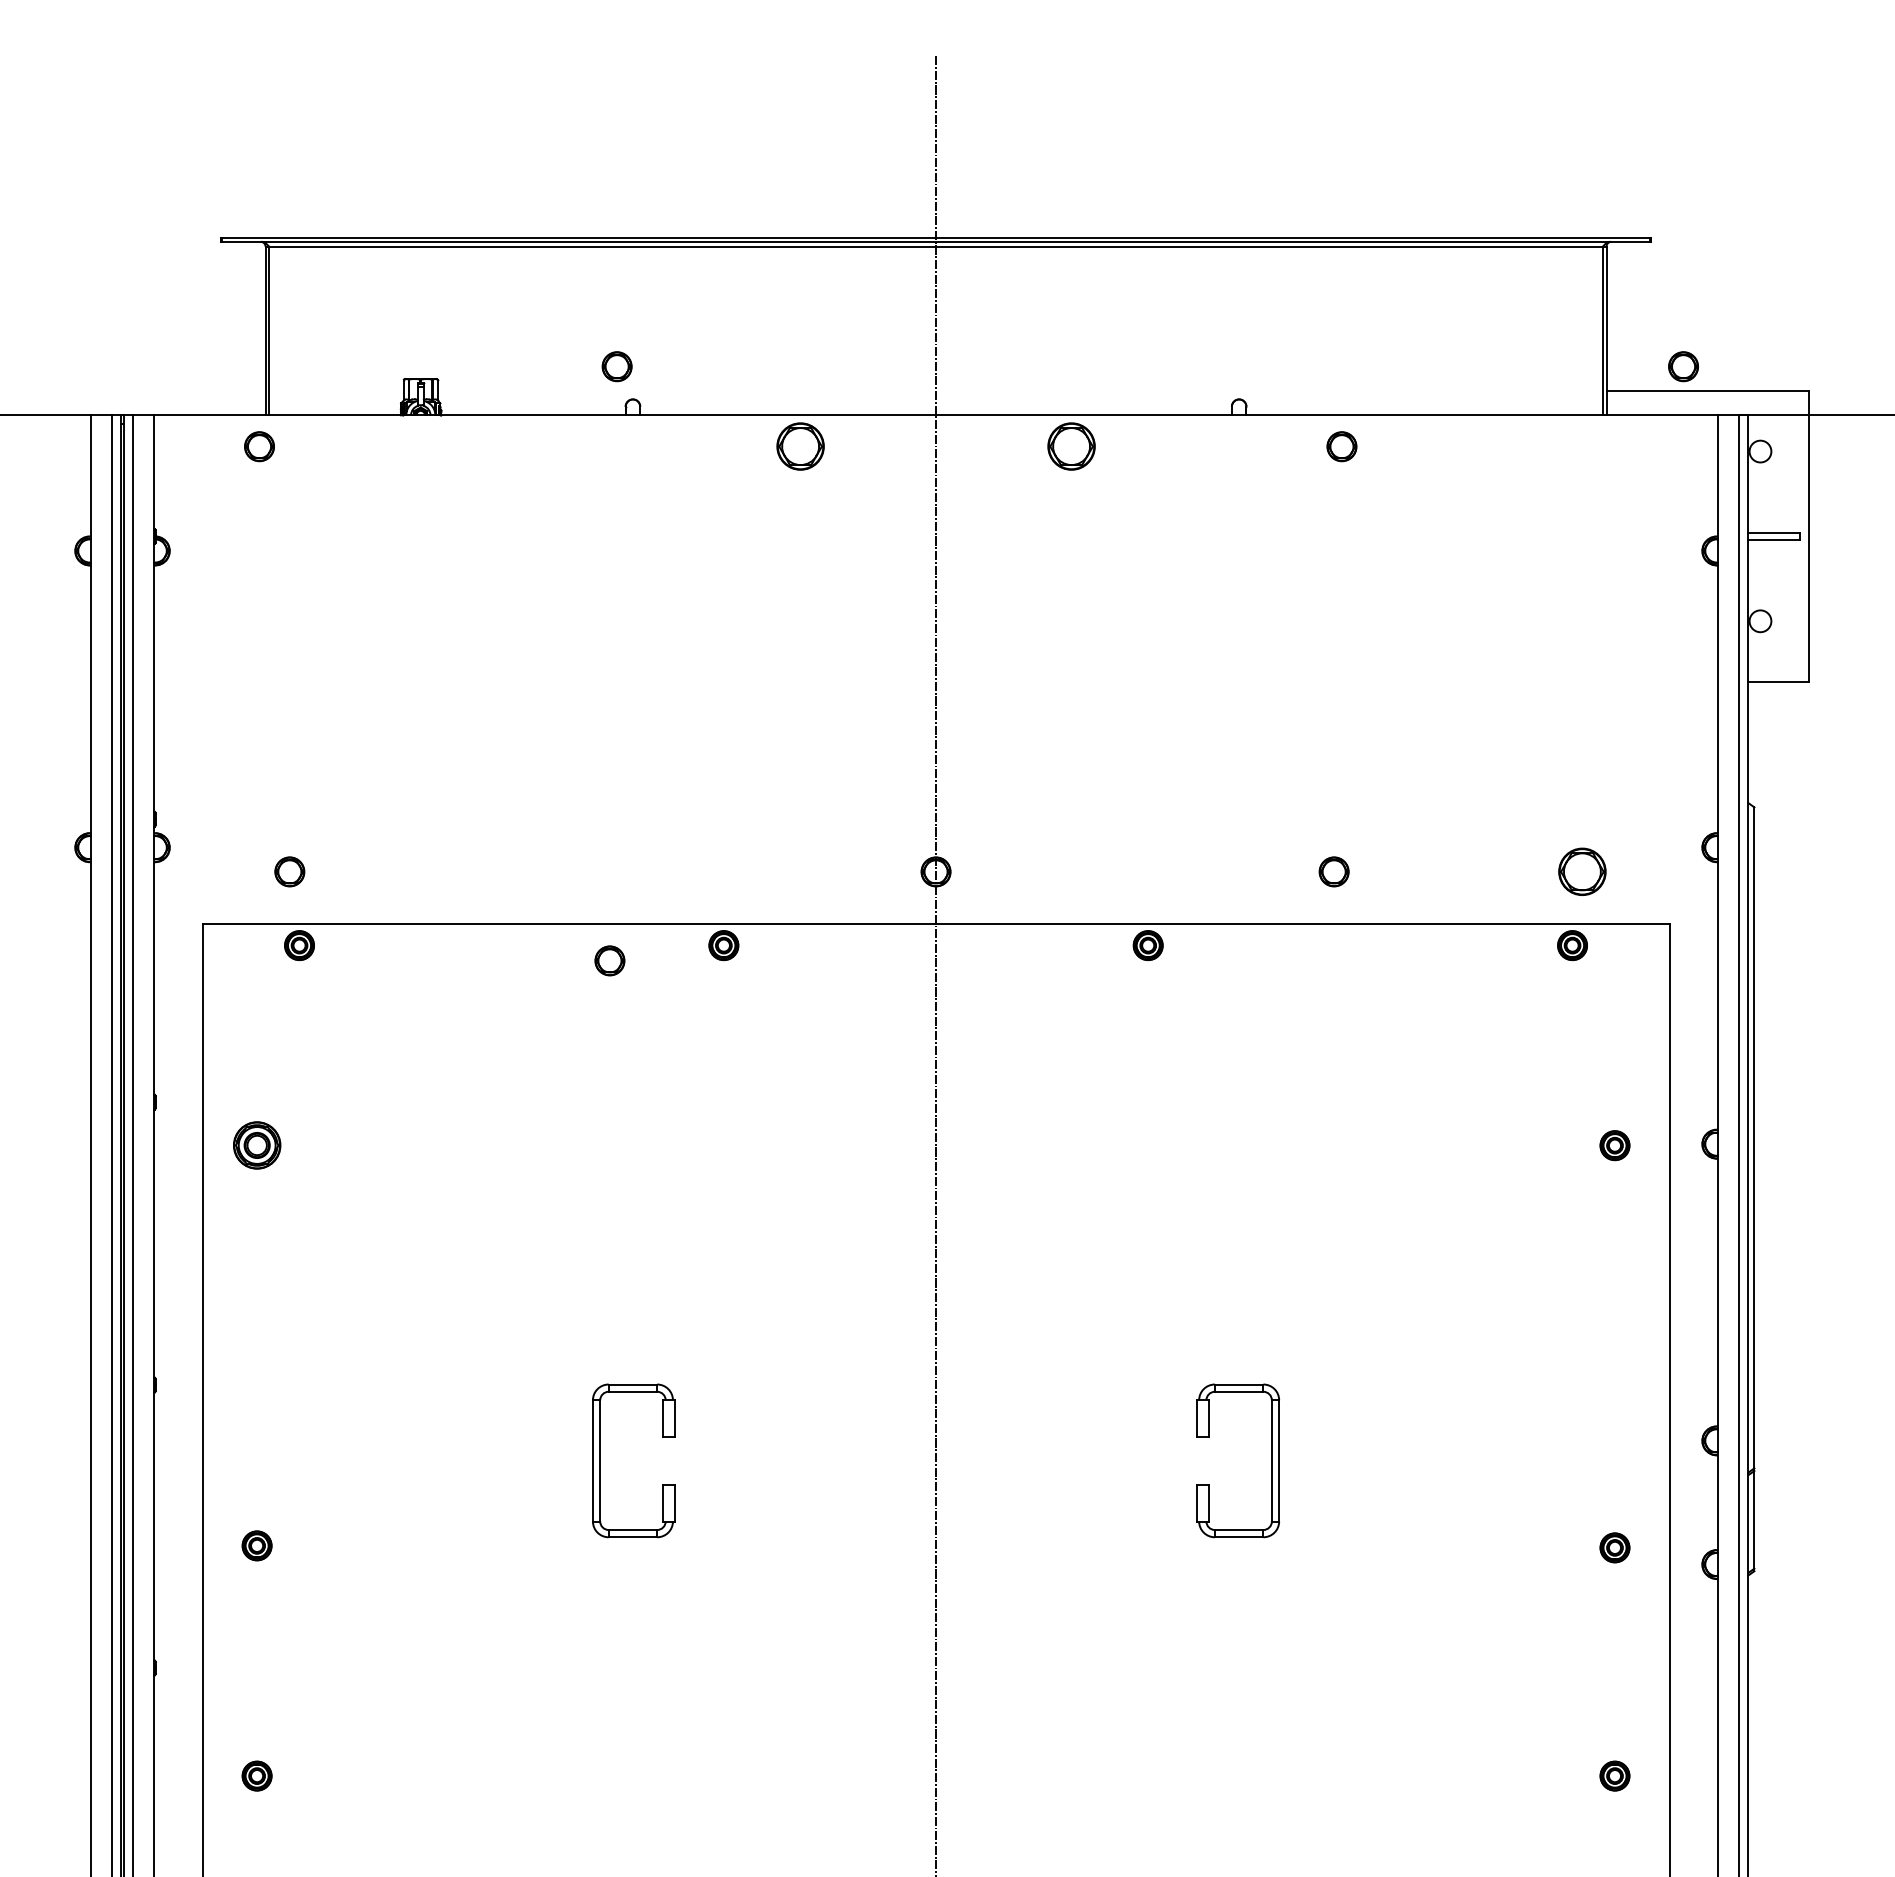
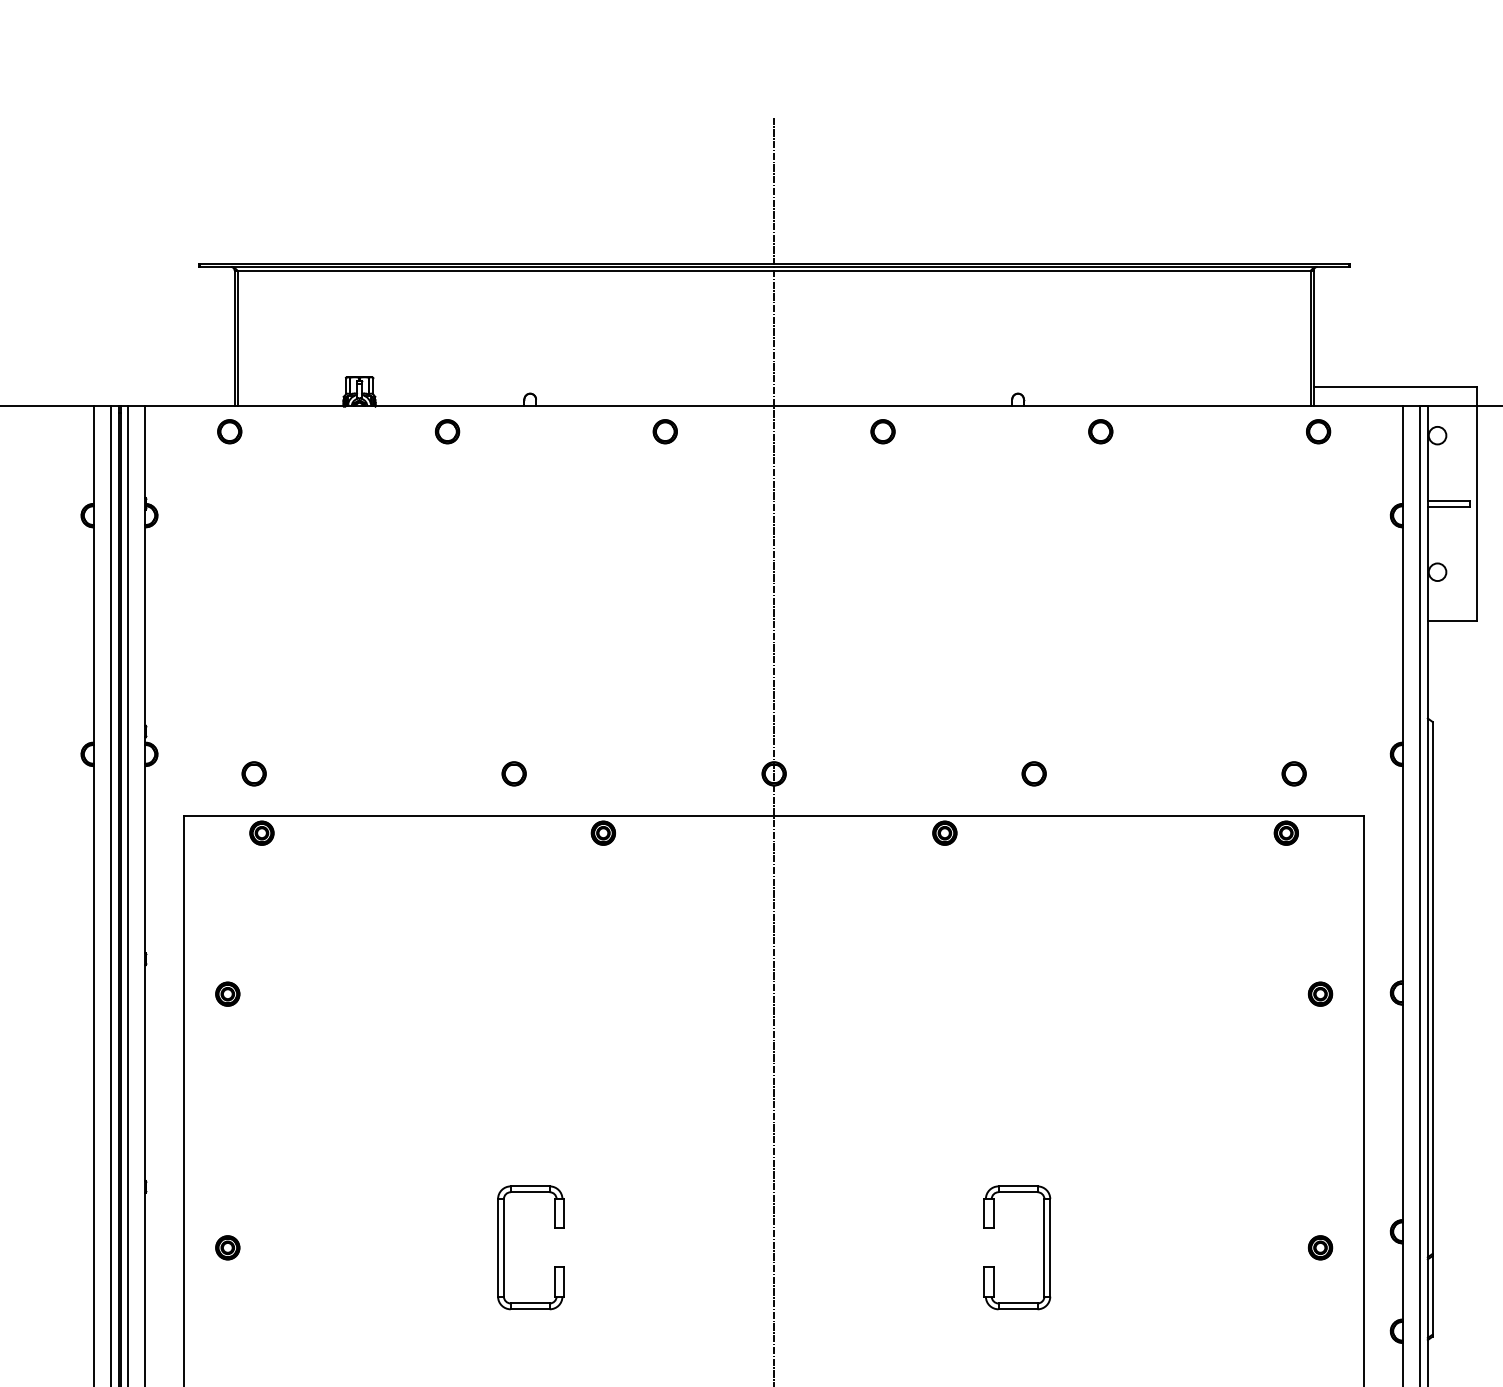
part: (616, 366) -> (447, 431), moved
part: (1683, 366) -> (1318, 431), moved
part: (800, 446) -> (665, 431), size x0.62
part: (1070, 446) -> (882, 431), size x0.62
part: (1333, 871) -> (1033, 773), moved
part: (1581, 871) -> (1293, 773), size x0.62
part: (609, 960) -> (513, 773), moved
part: (256, 1145) -> (227, 994), size x0.62
part: (256, 1545) -> (227, 1247), moved
part: (1614, 1547) -> (1320, 1247), moved

